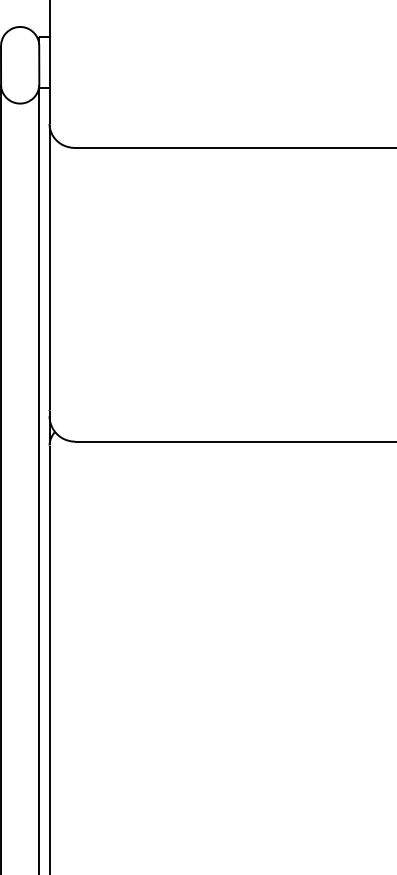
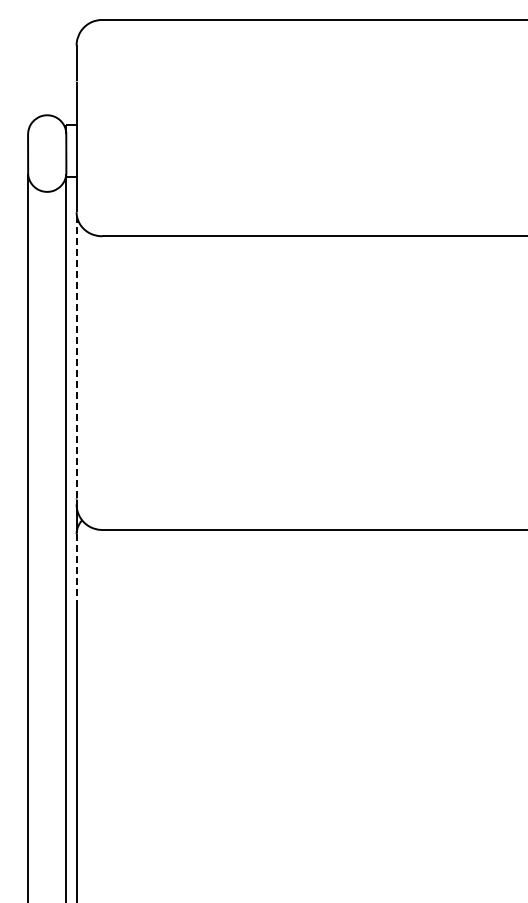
line: (49, 267) -> (76, 355), solid -> dashed
line: (49, 482) -> (76, 570), solid -> dashed

